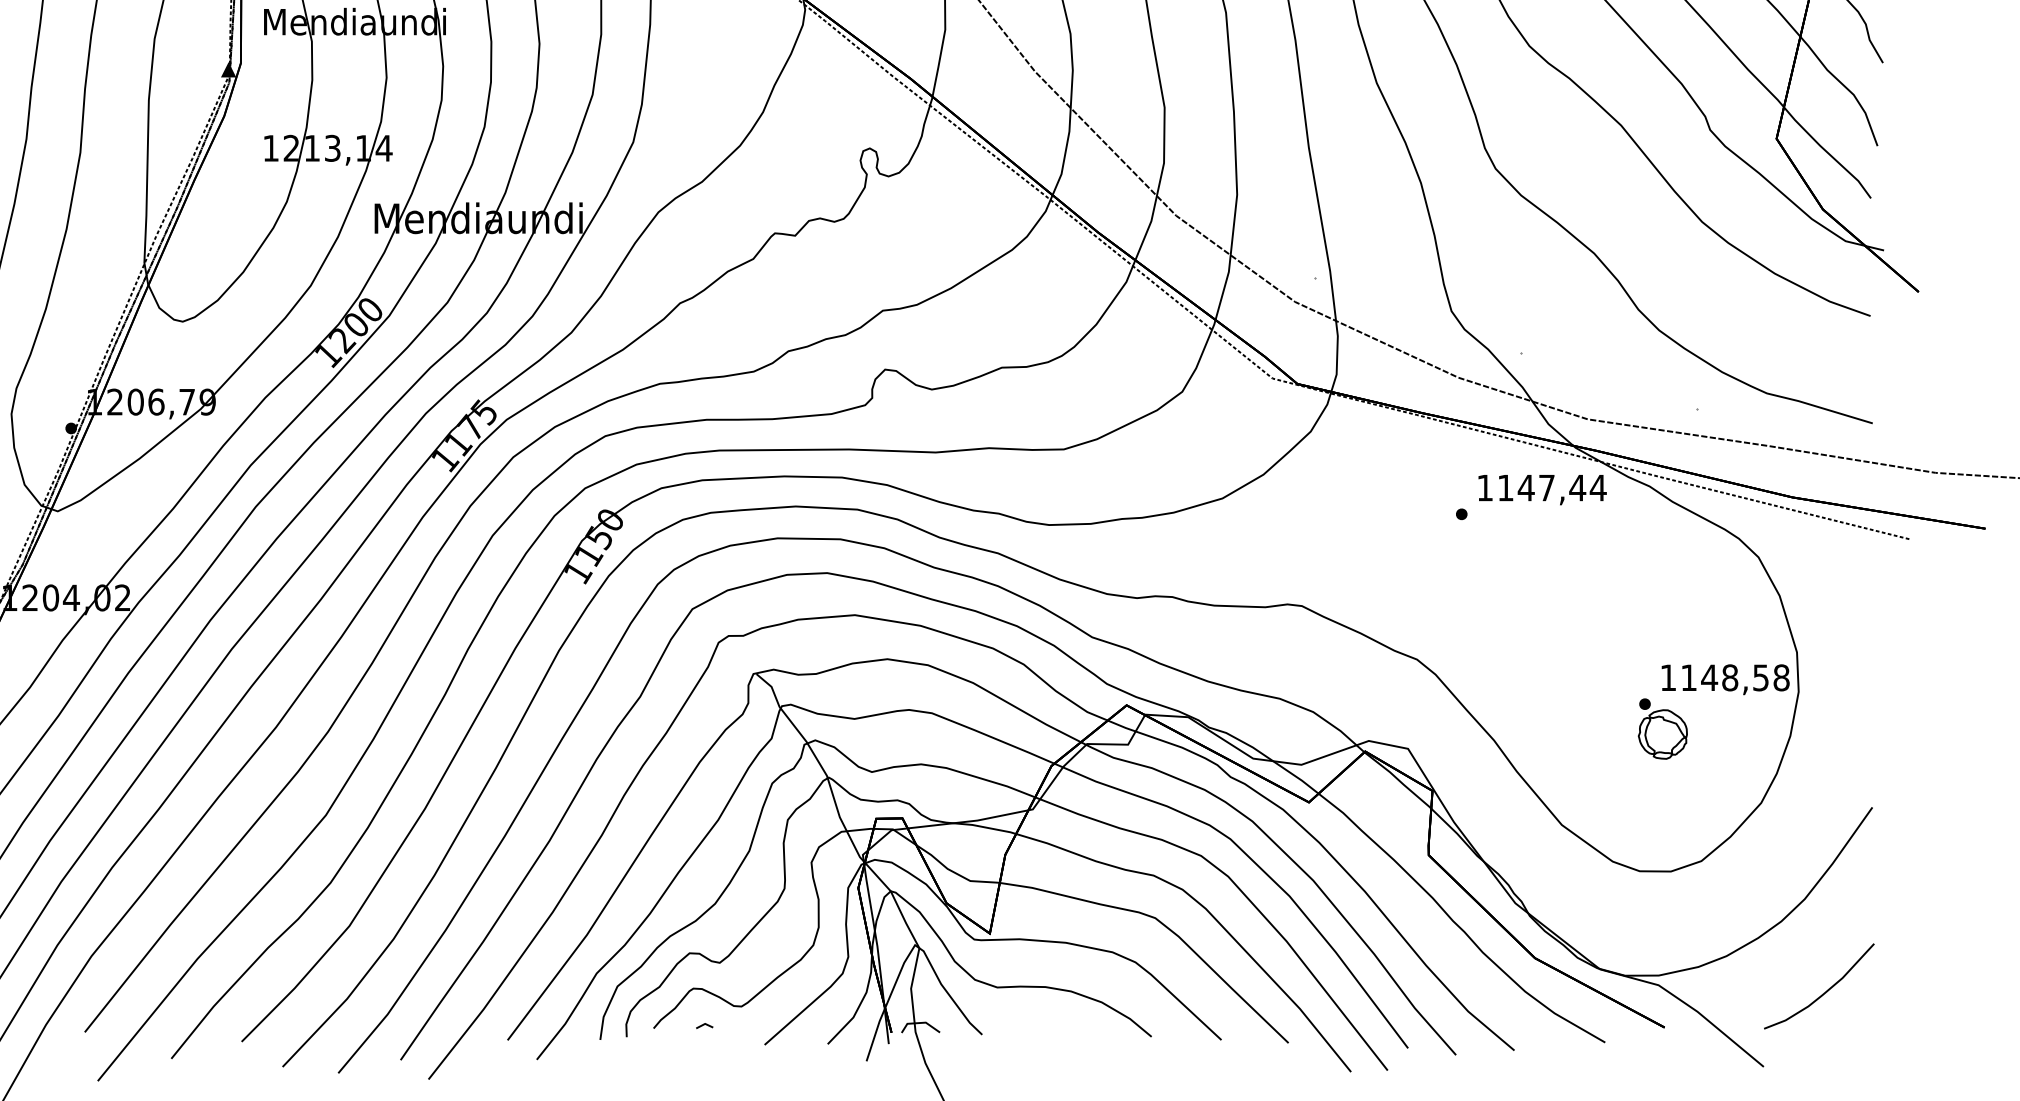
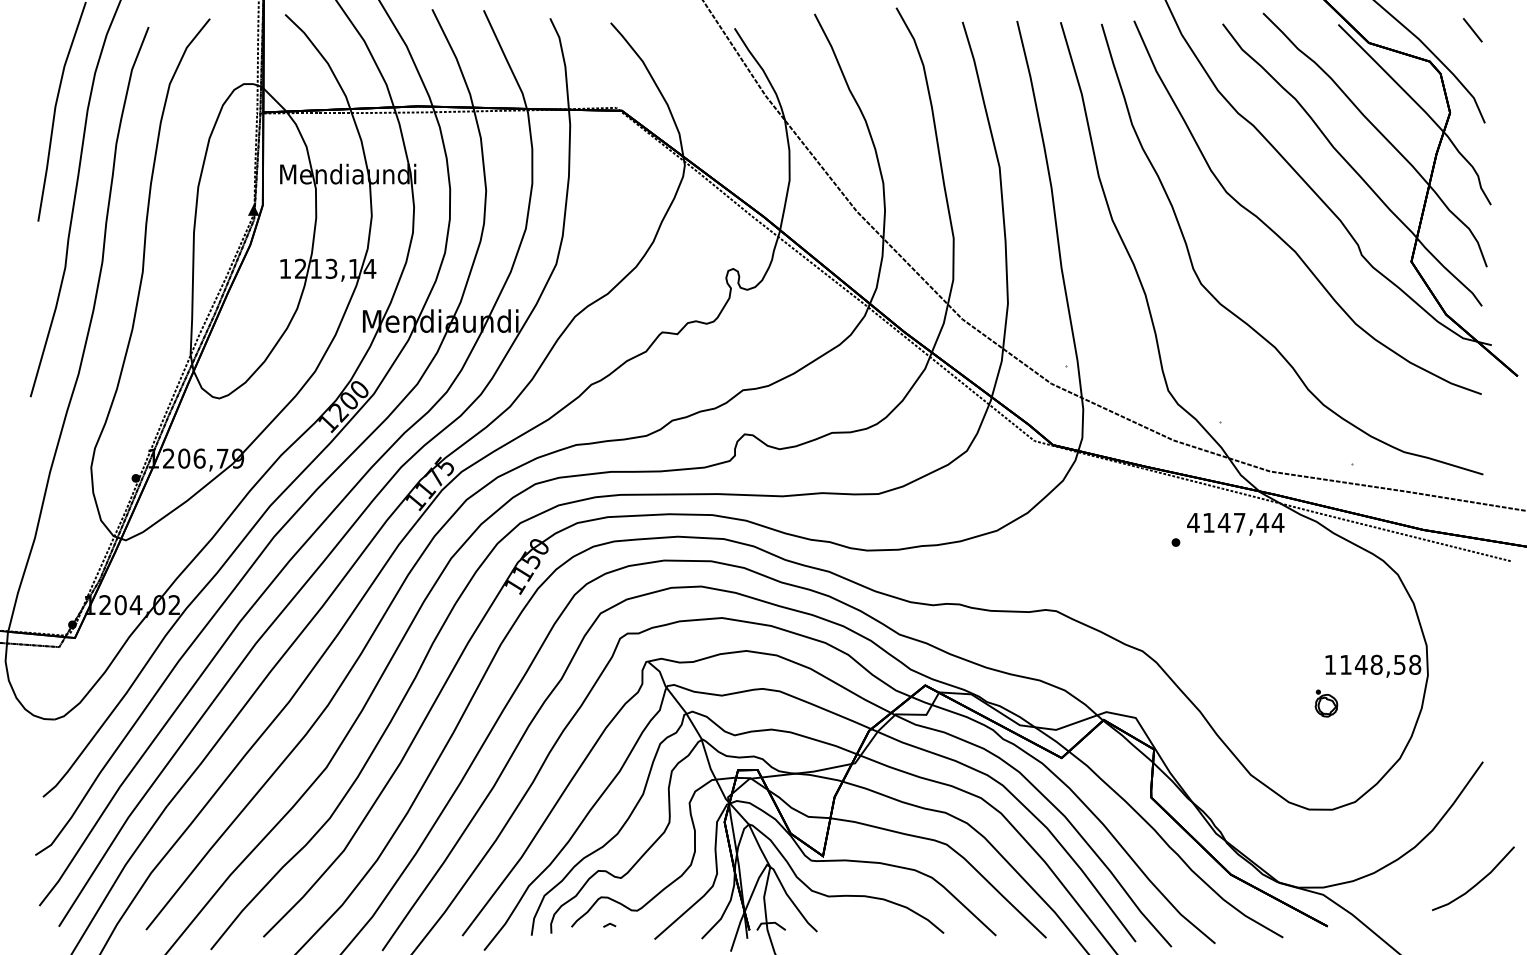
text: (1485, 487) -> (1193, 522), 1147,44 -> 4147,44
part: (1663, 729) -> (1326, 703), size x0.6
curve: (1824, 991) -> (1477, 882), moved

